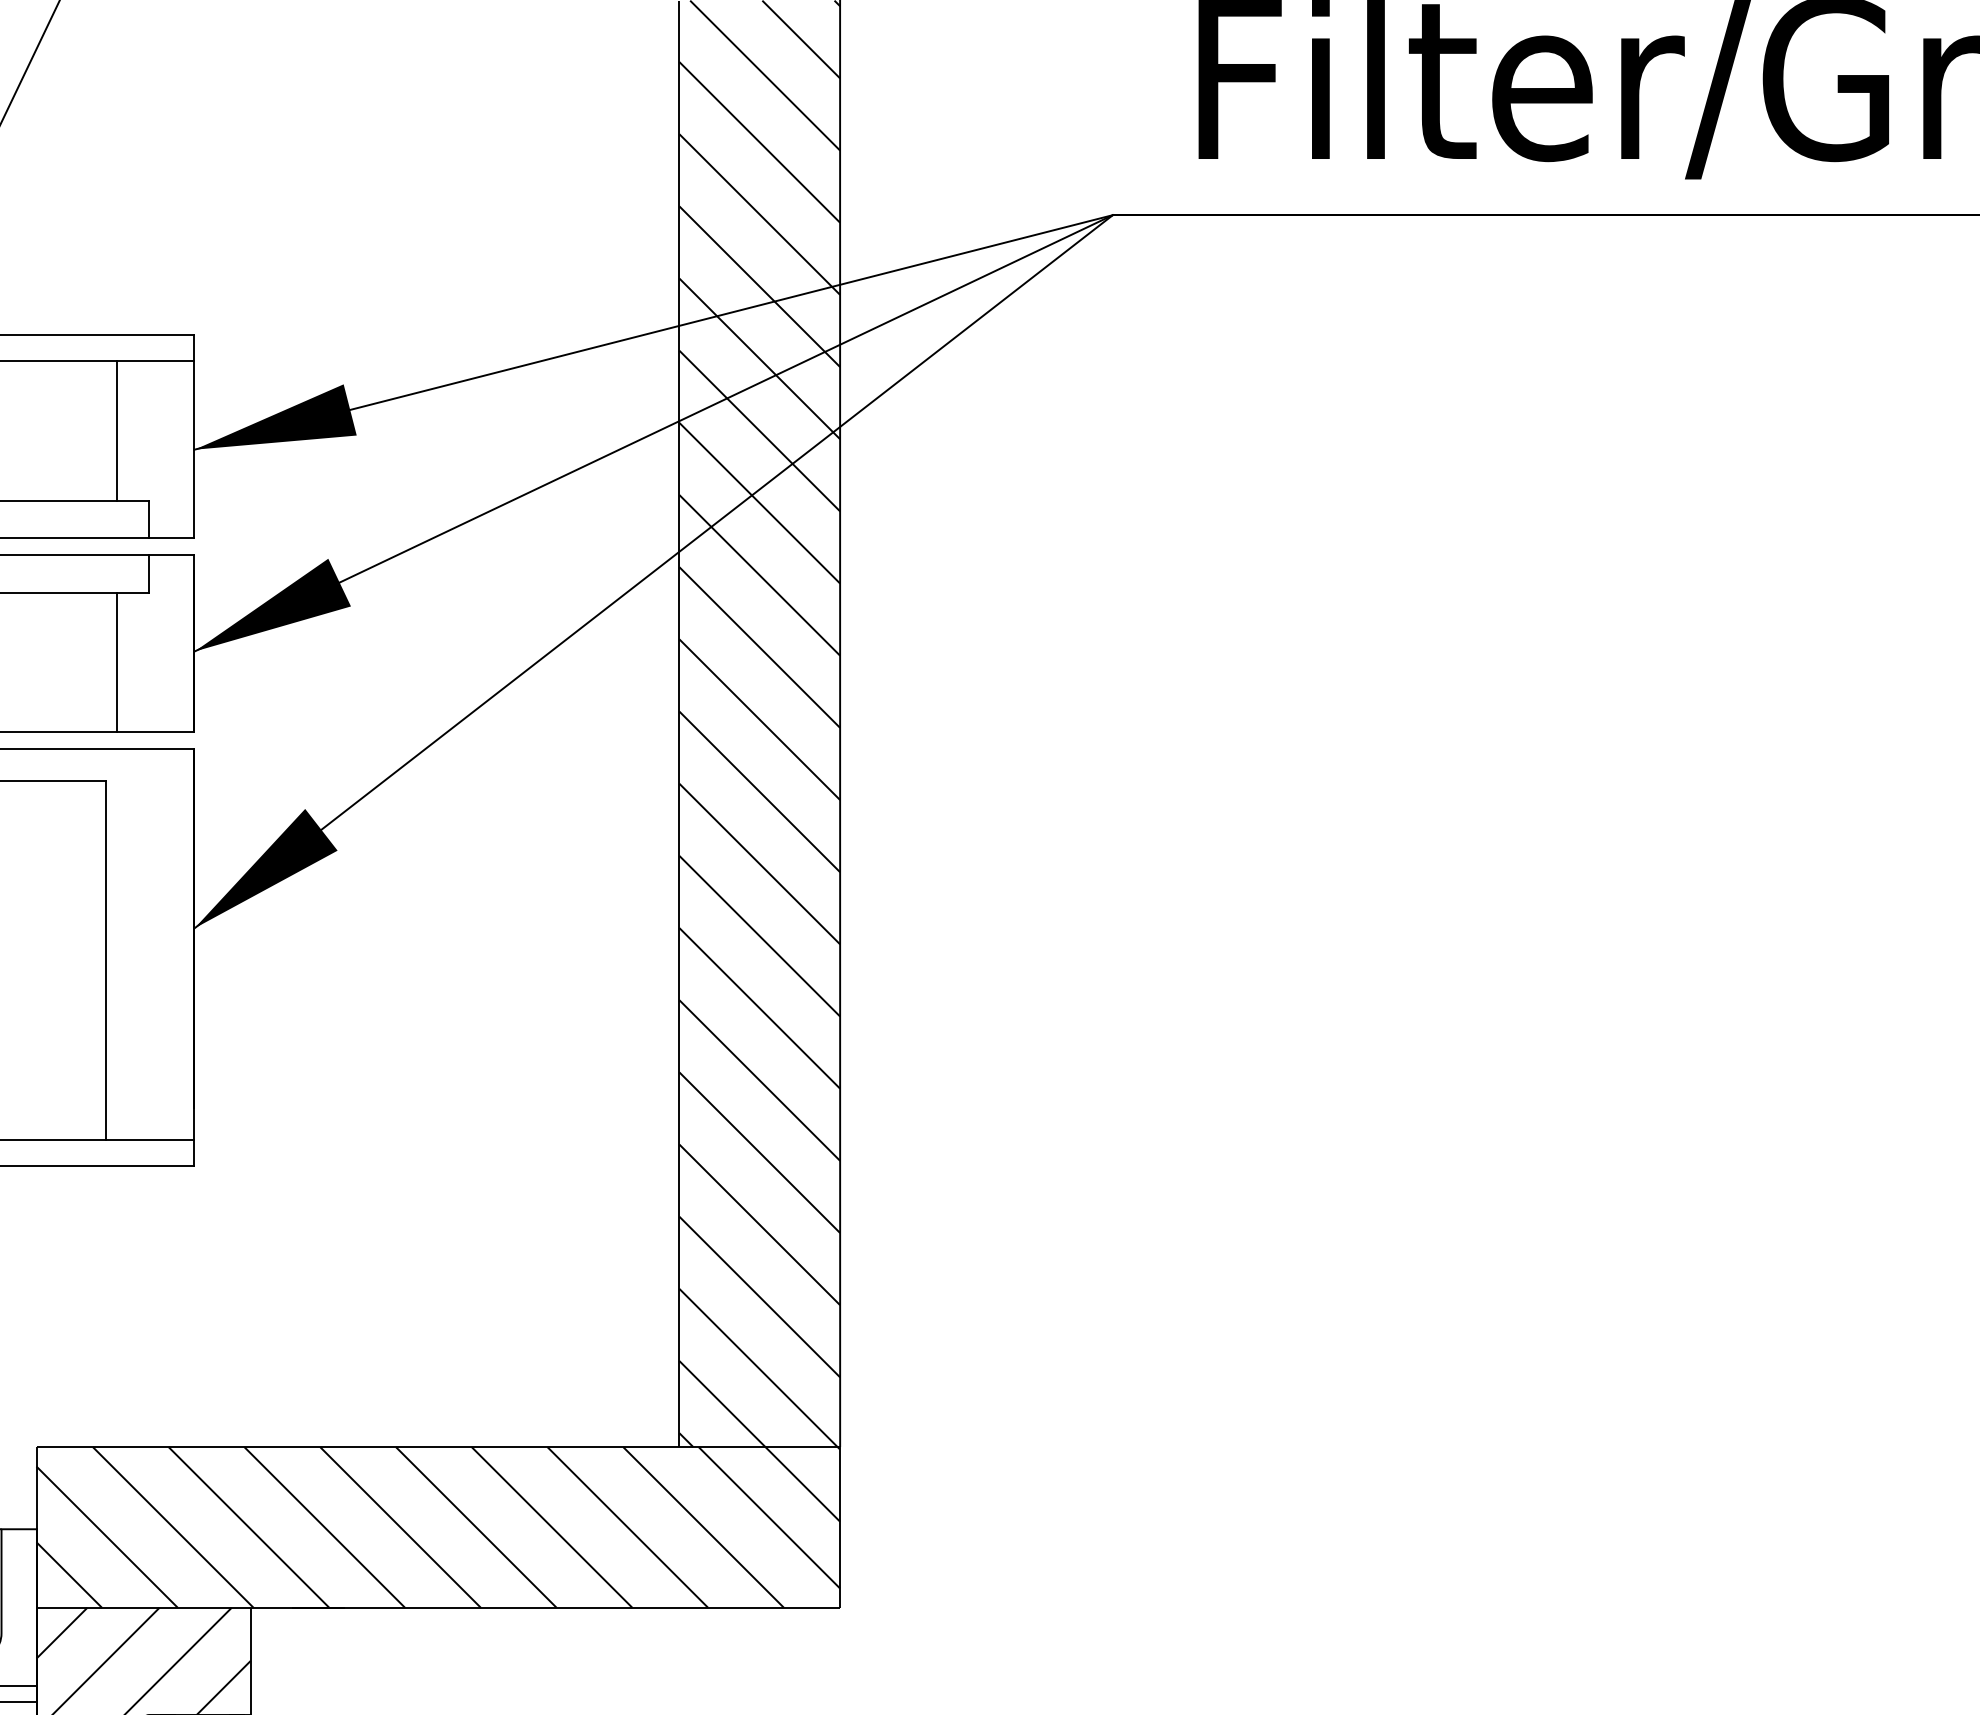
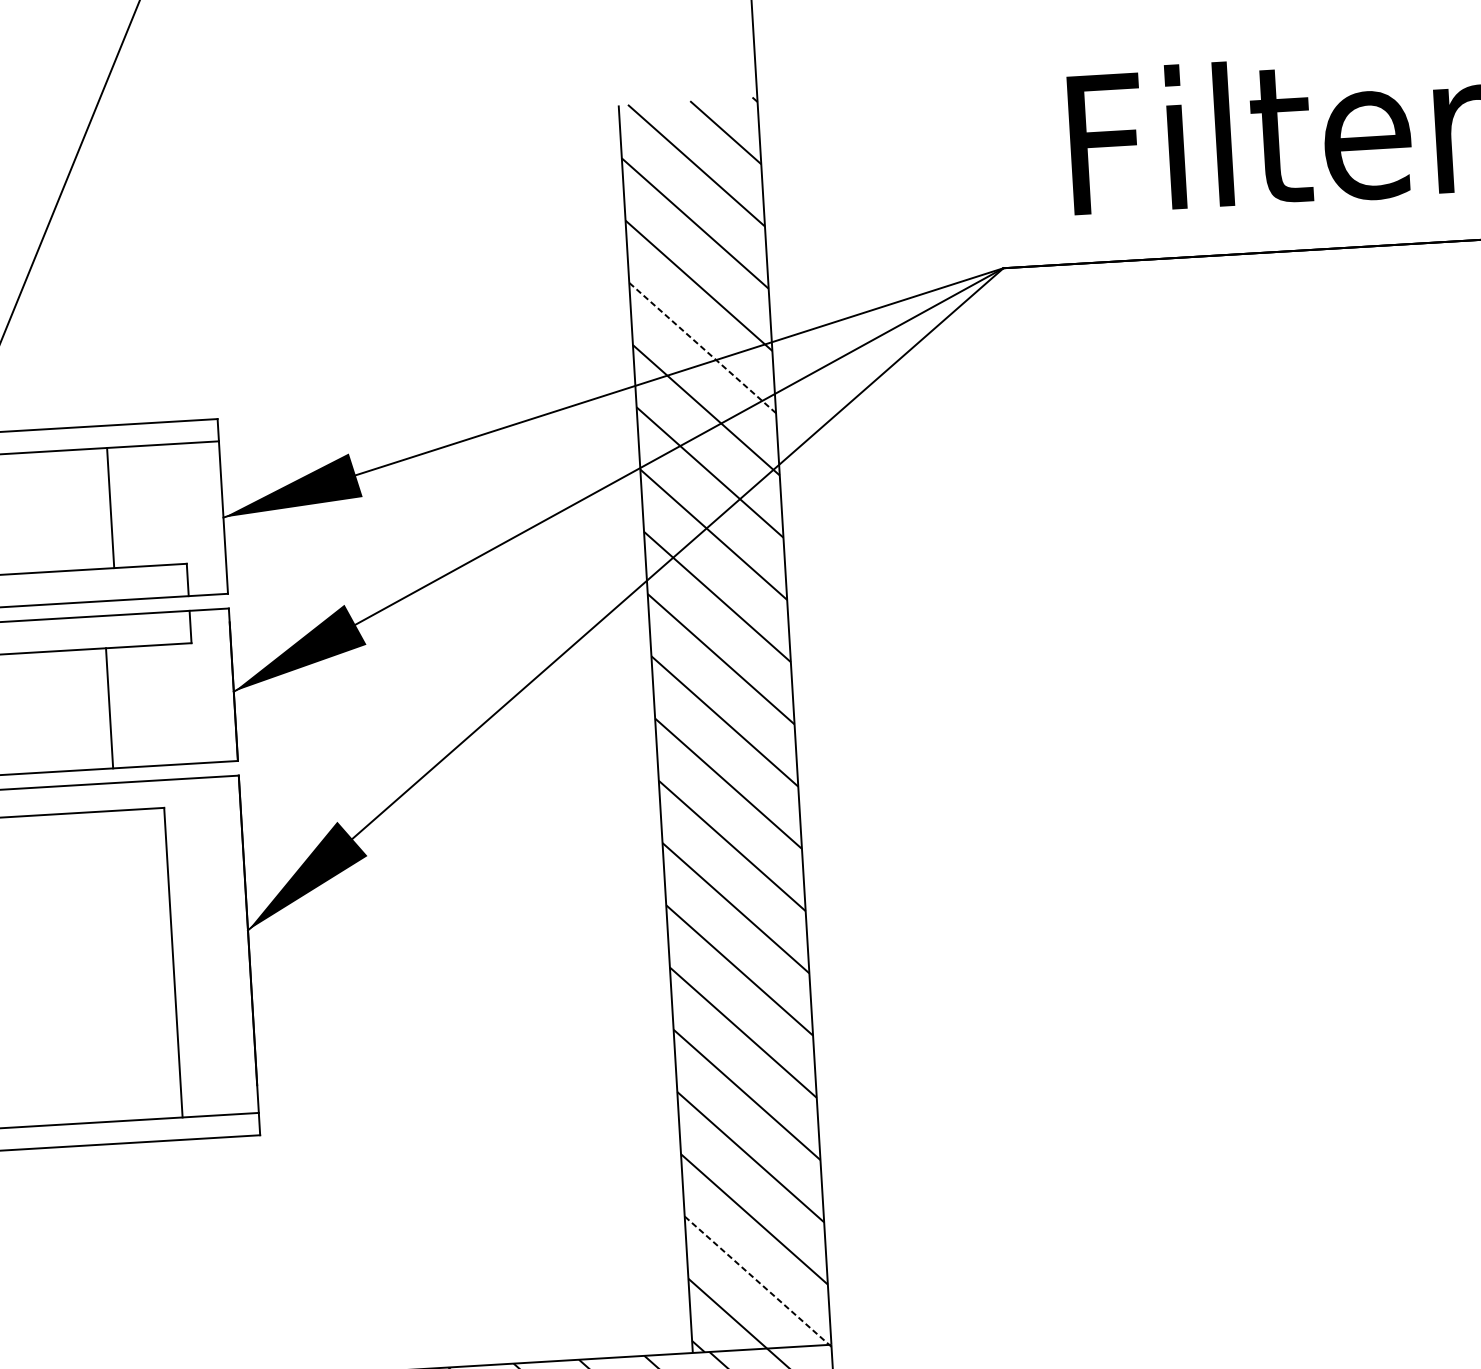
line: (759, 286) -> (702, 347), solid -> dashed
line: (116, 430) -> (110, 507), moved
line: (116, 661) -> (109, 707), moved
line: (759, 1369) -> (757, 1281), solid -> dashed

